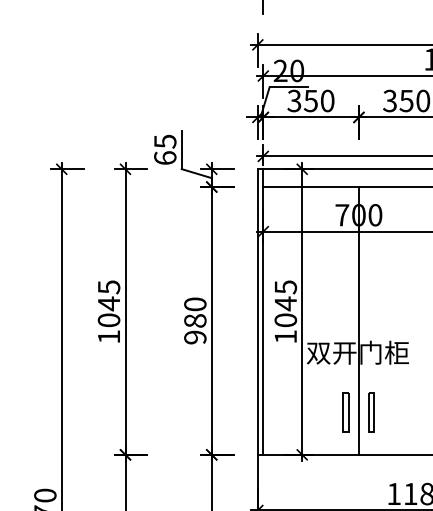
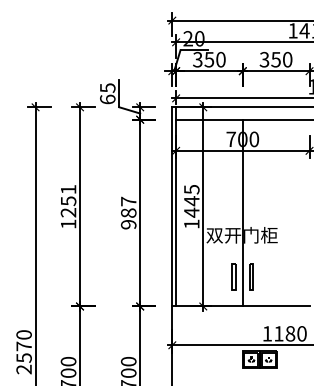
text: (108, 304) -> (68, 201), 1045 -> 1251
text: (195, 304) -> (128, 201), 980 -> 987
text: (285, 320) -> (191, 212), 1045 -> 1445

